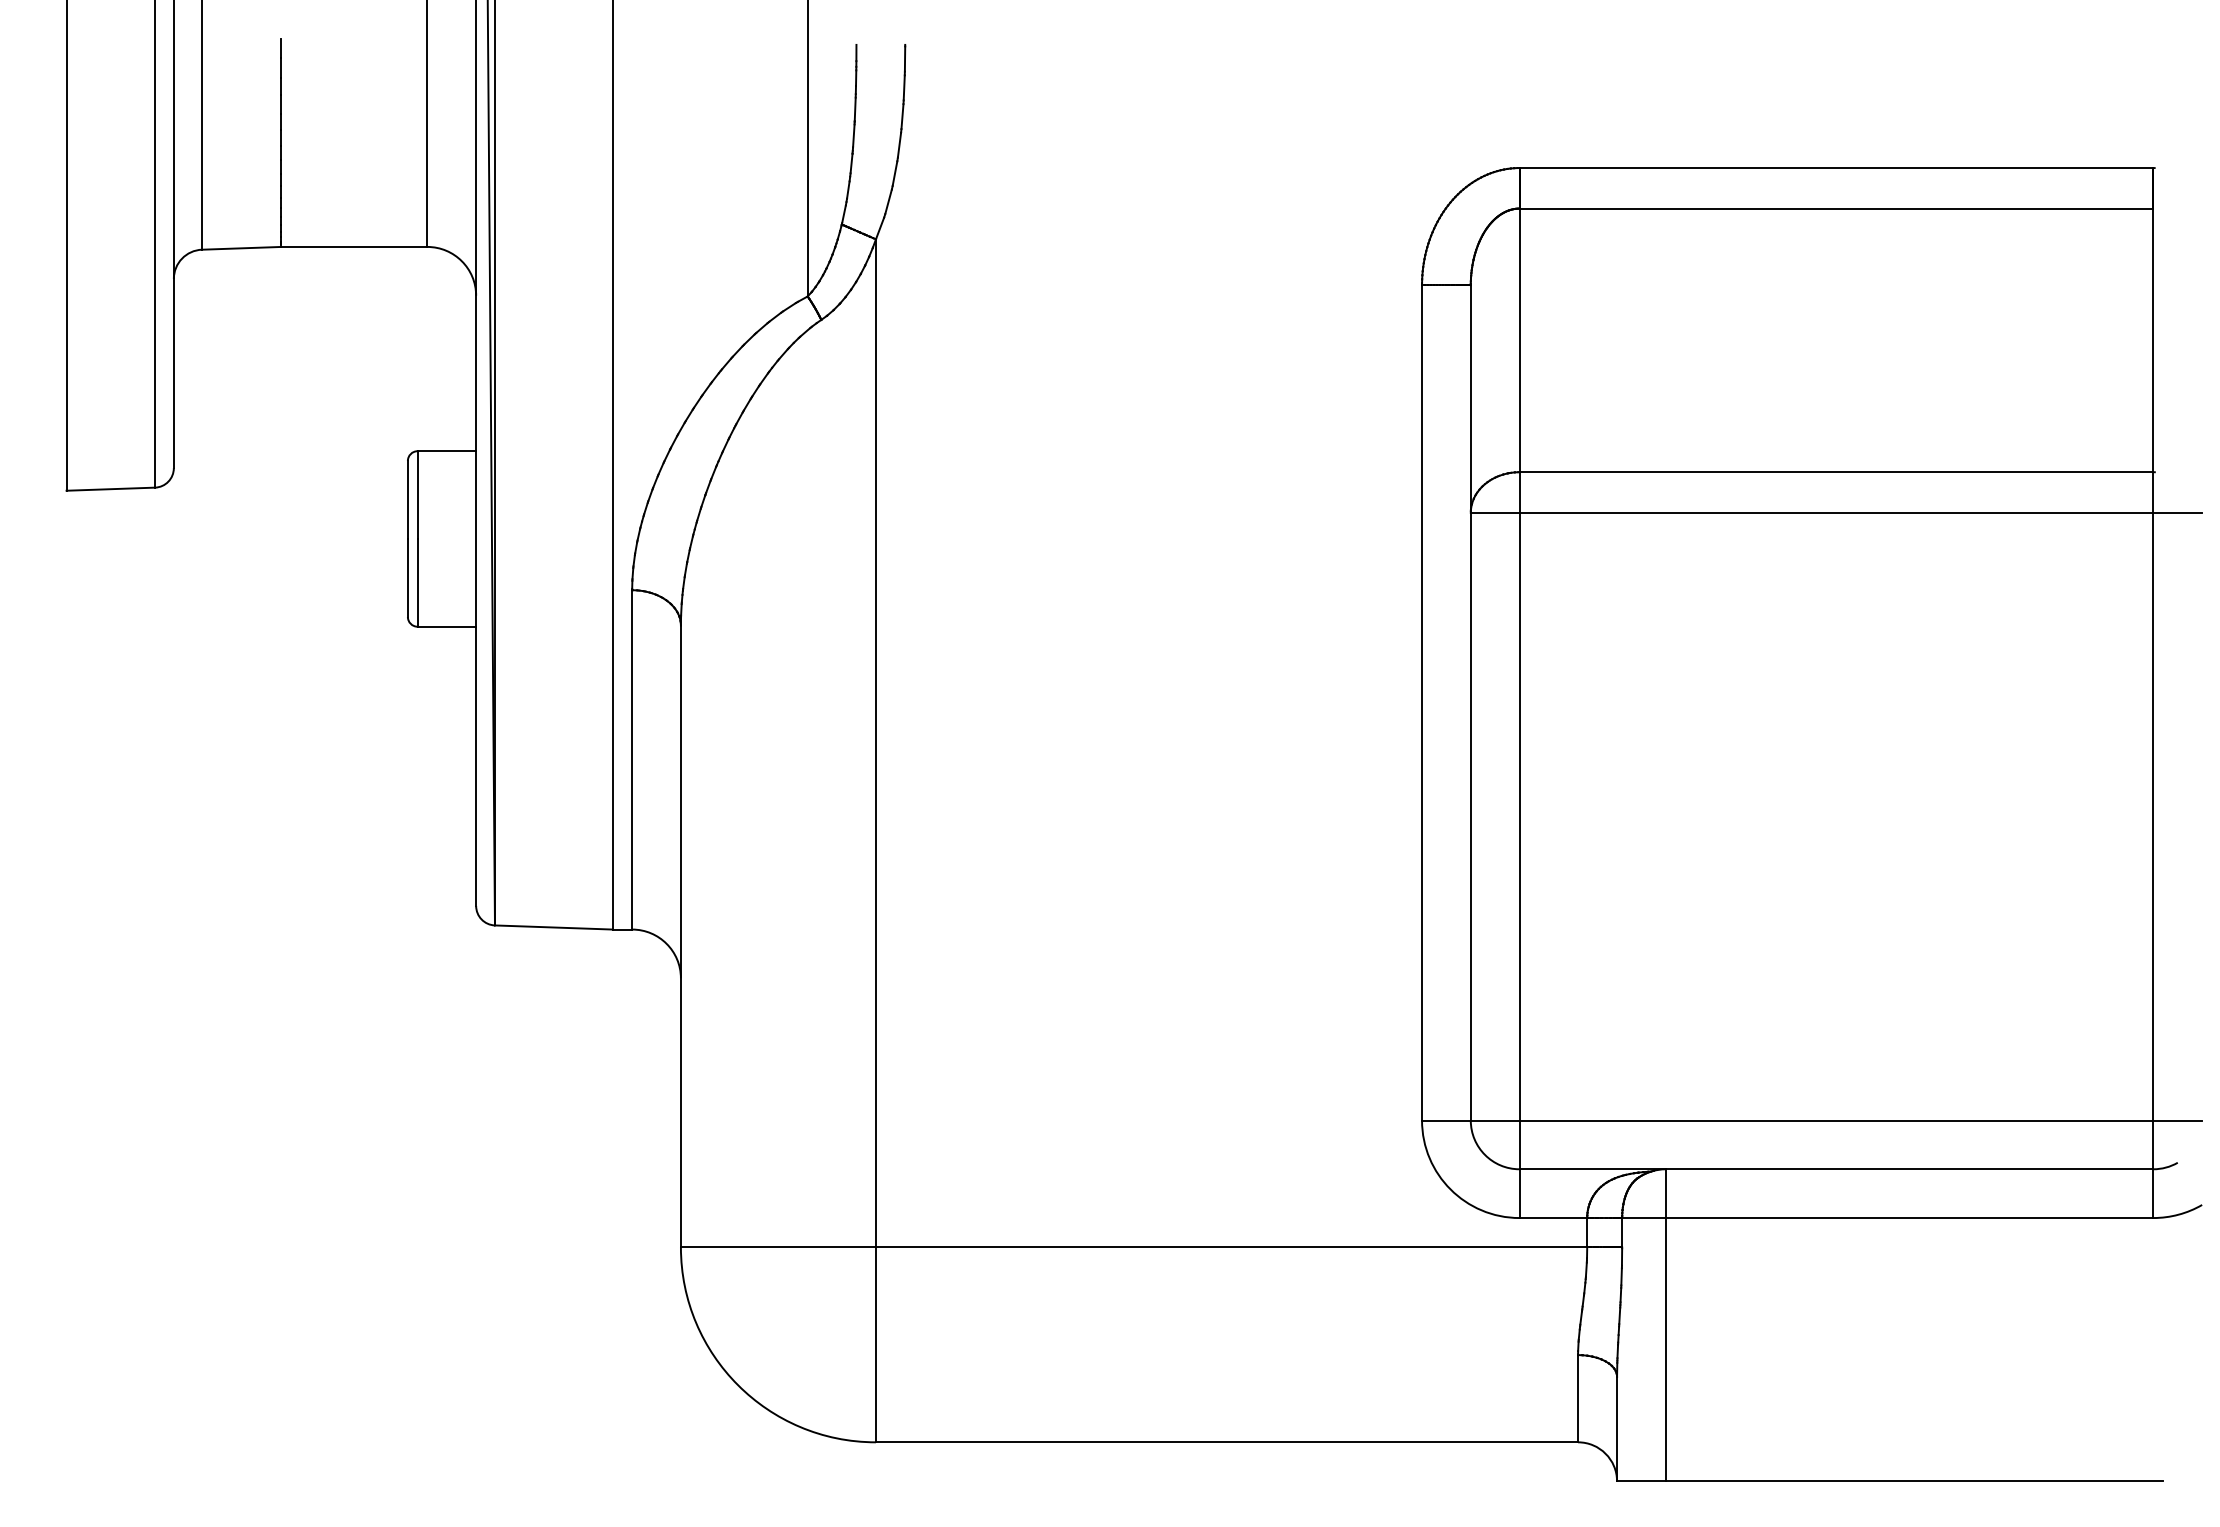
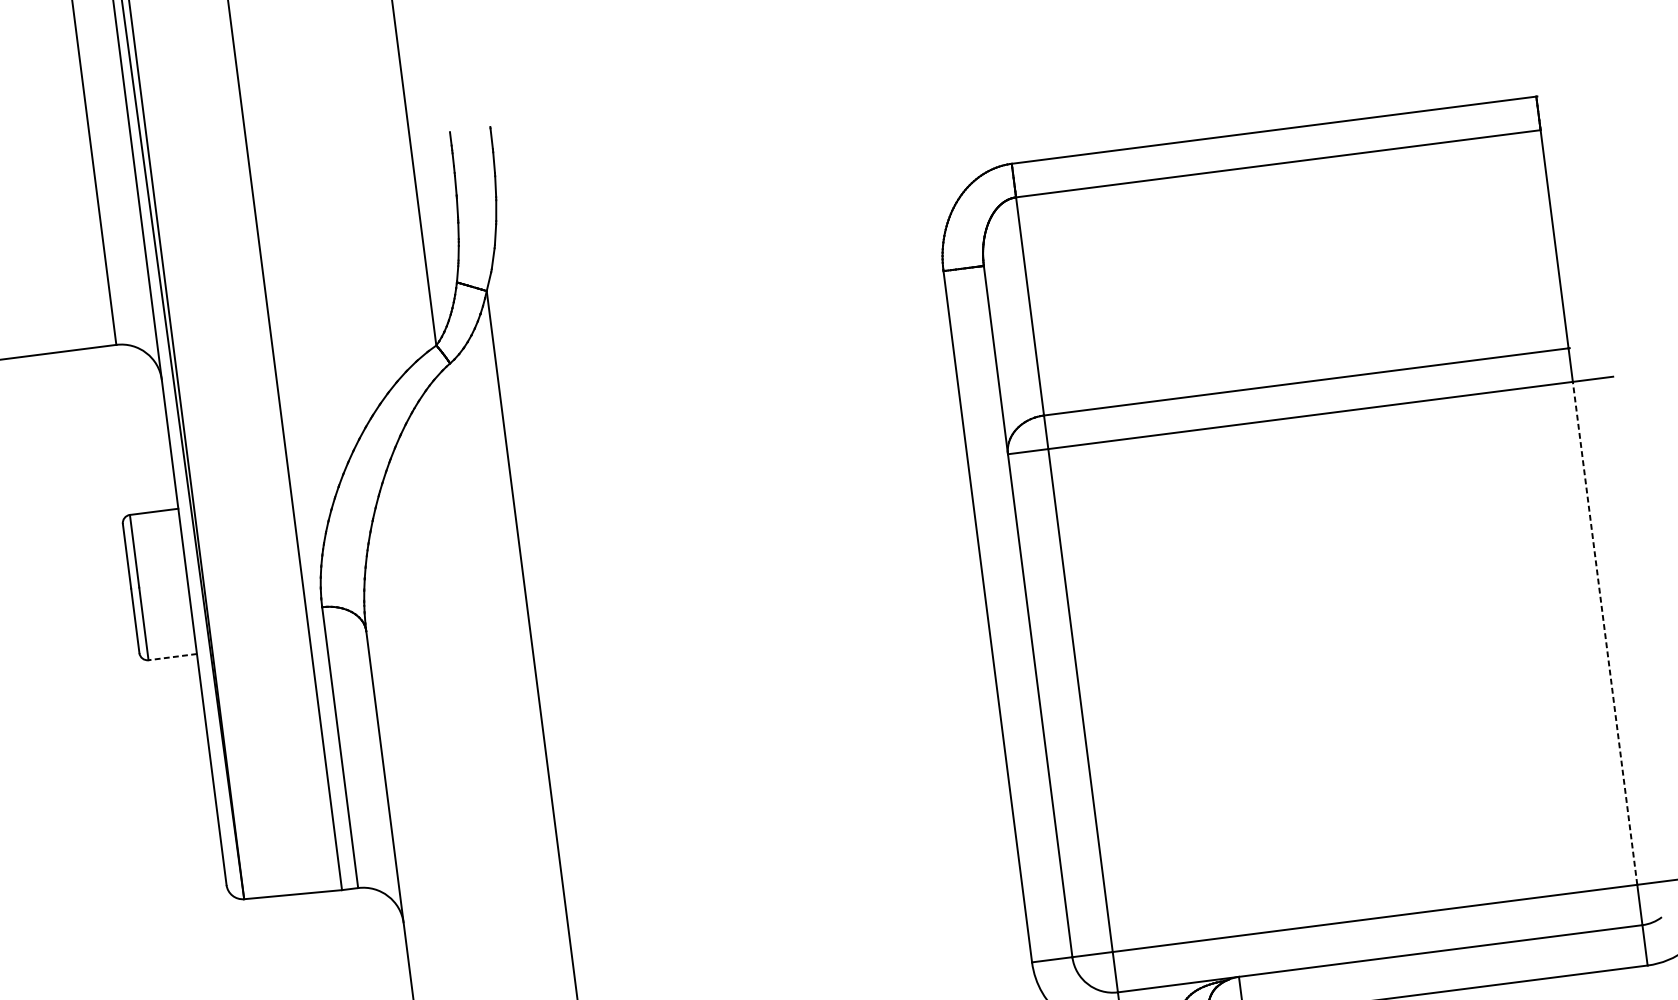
line: (446, 626) -> (172, 656), solid -> dashed
line: (2153, 816) -> (1605, 633), solid -> dashed

